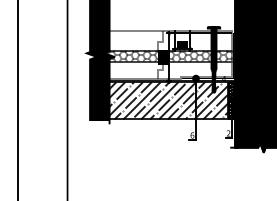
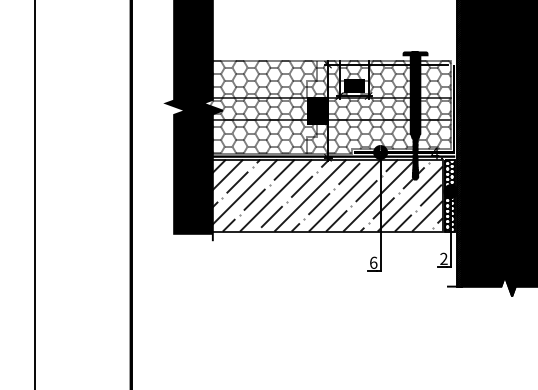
hatch: (167, 40) -> (325, 78), added
hatch: (167, 70) -> (325, 136), added

